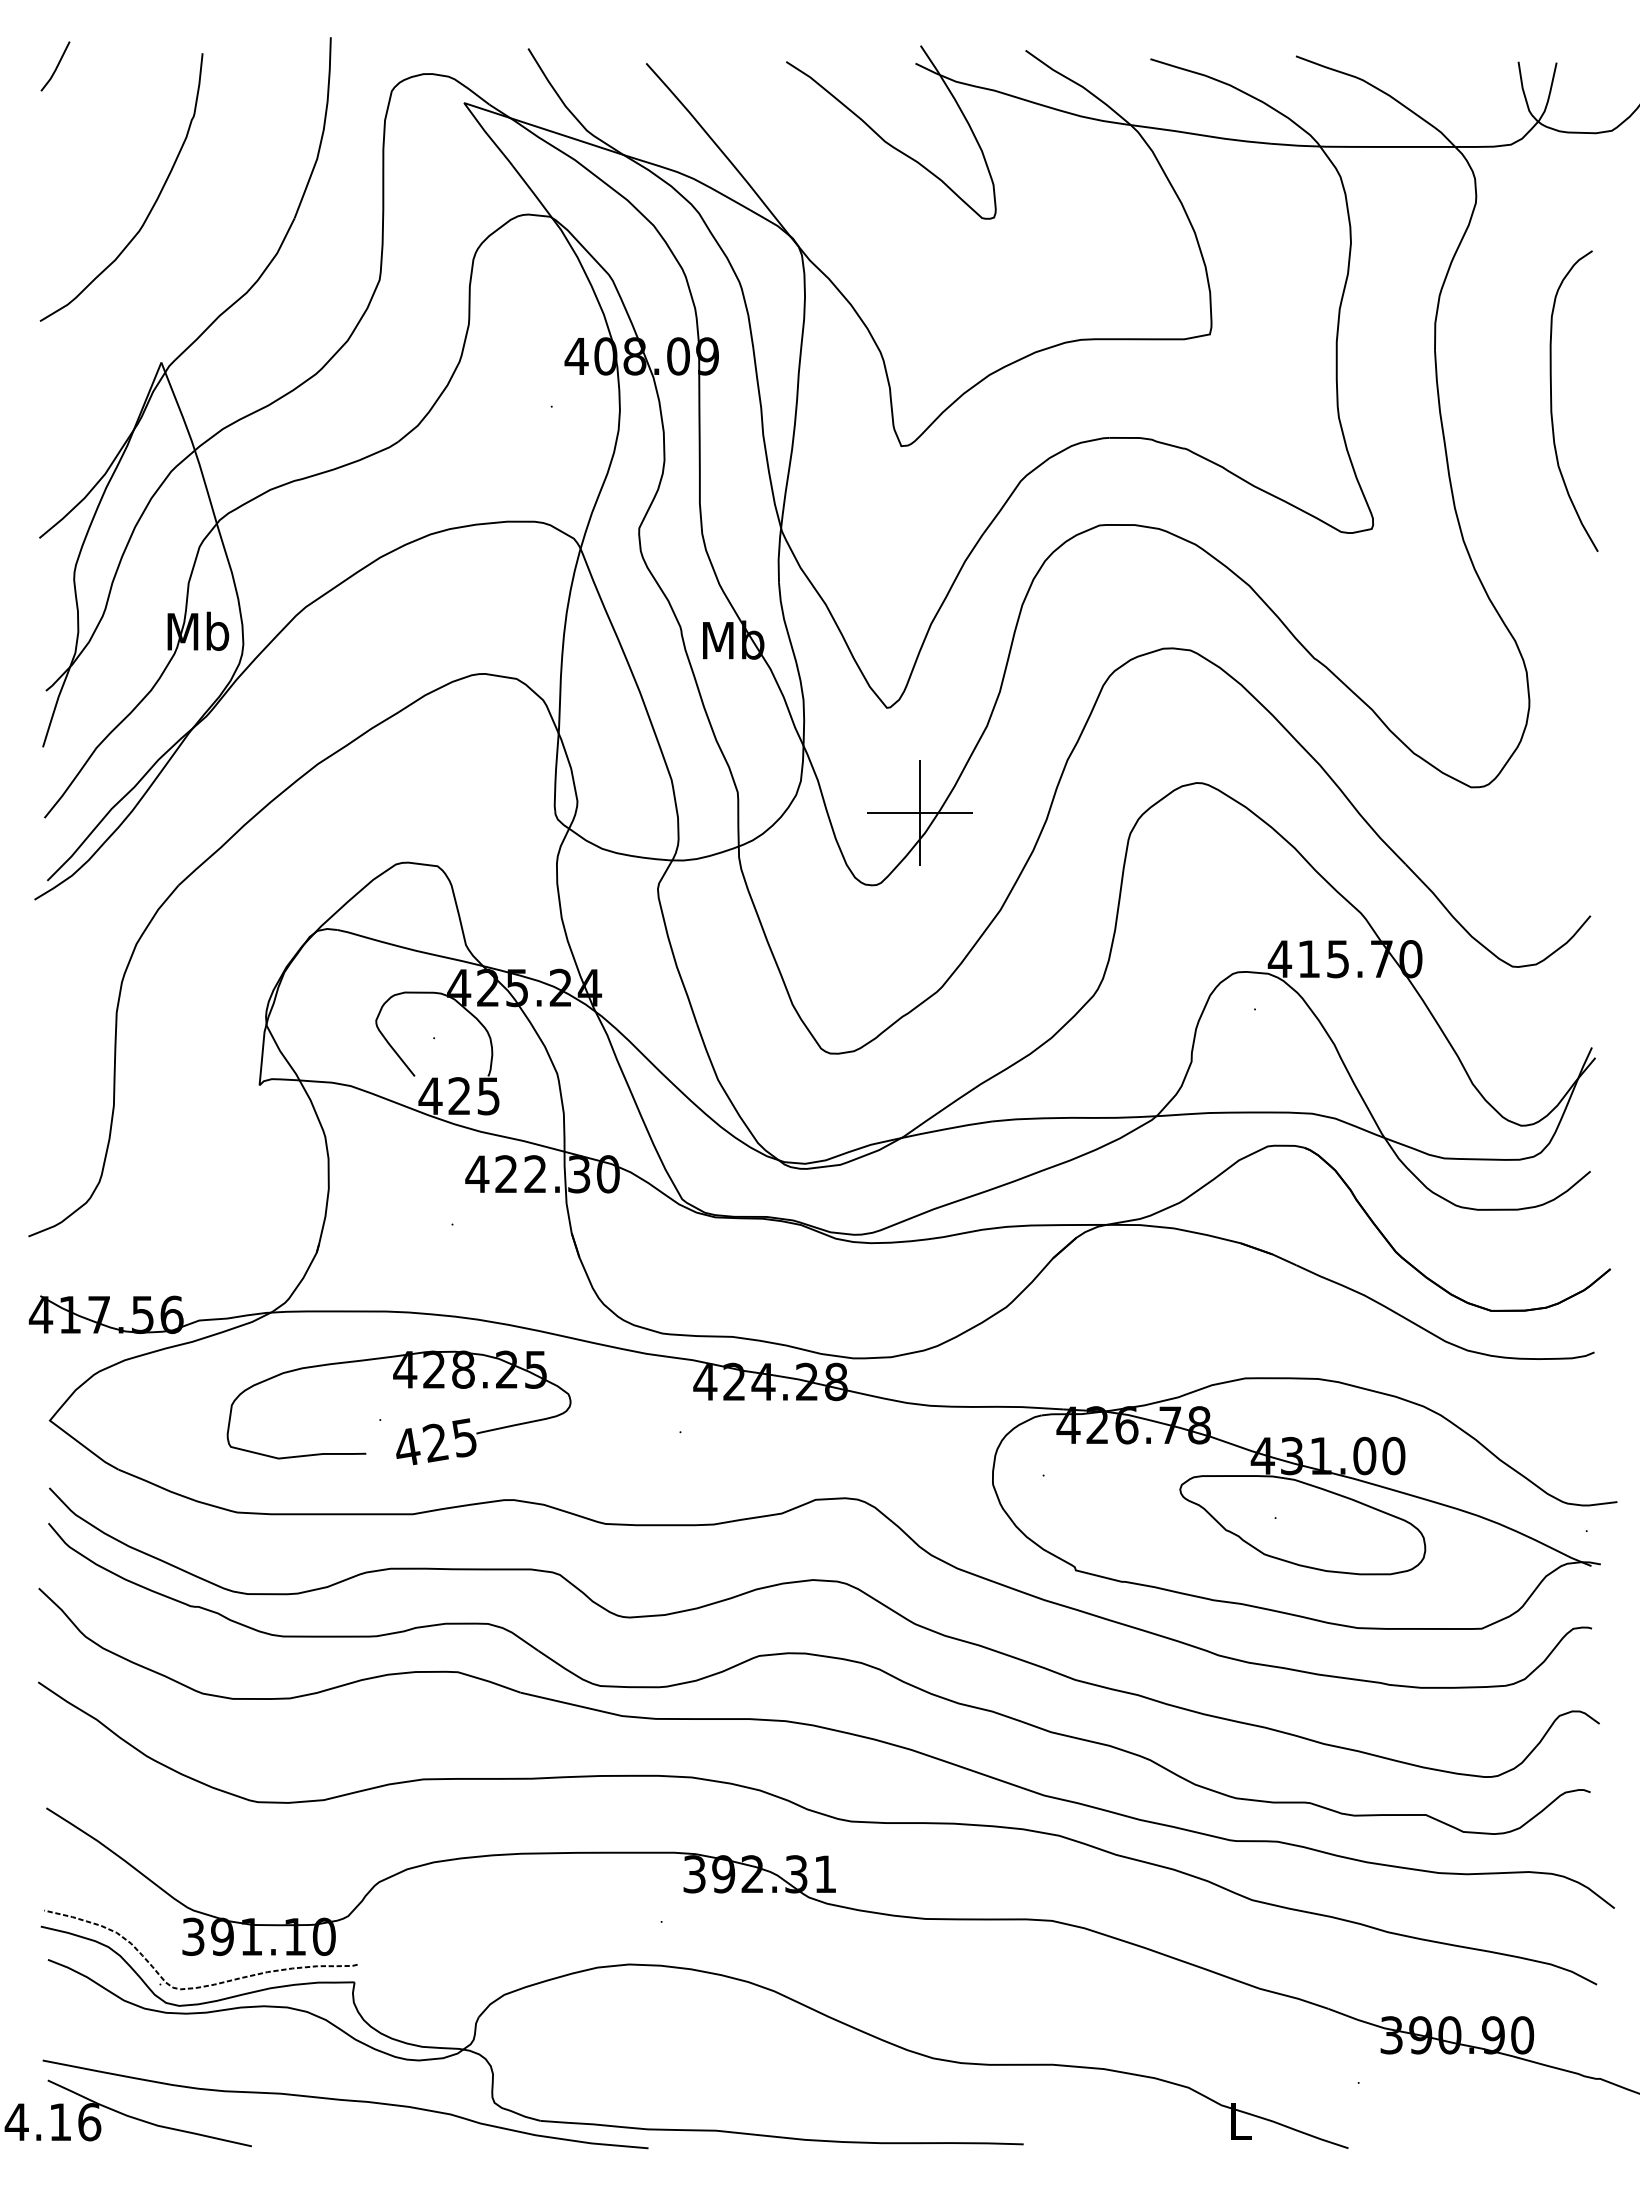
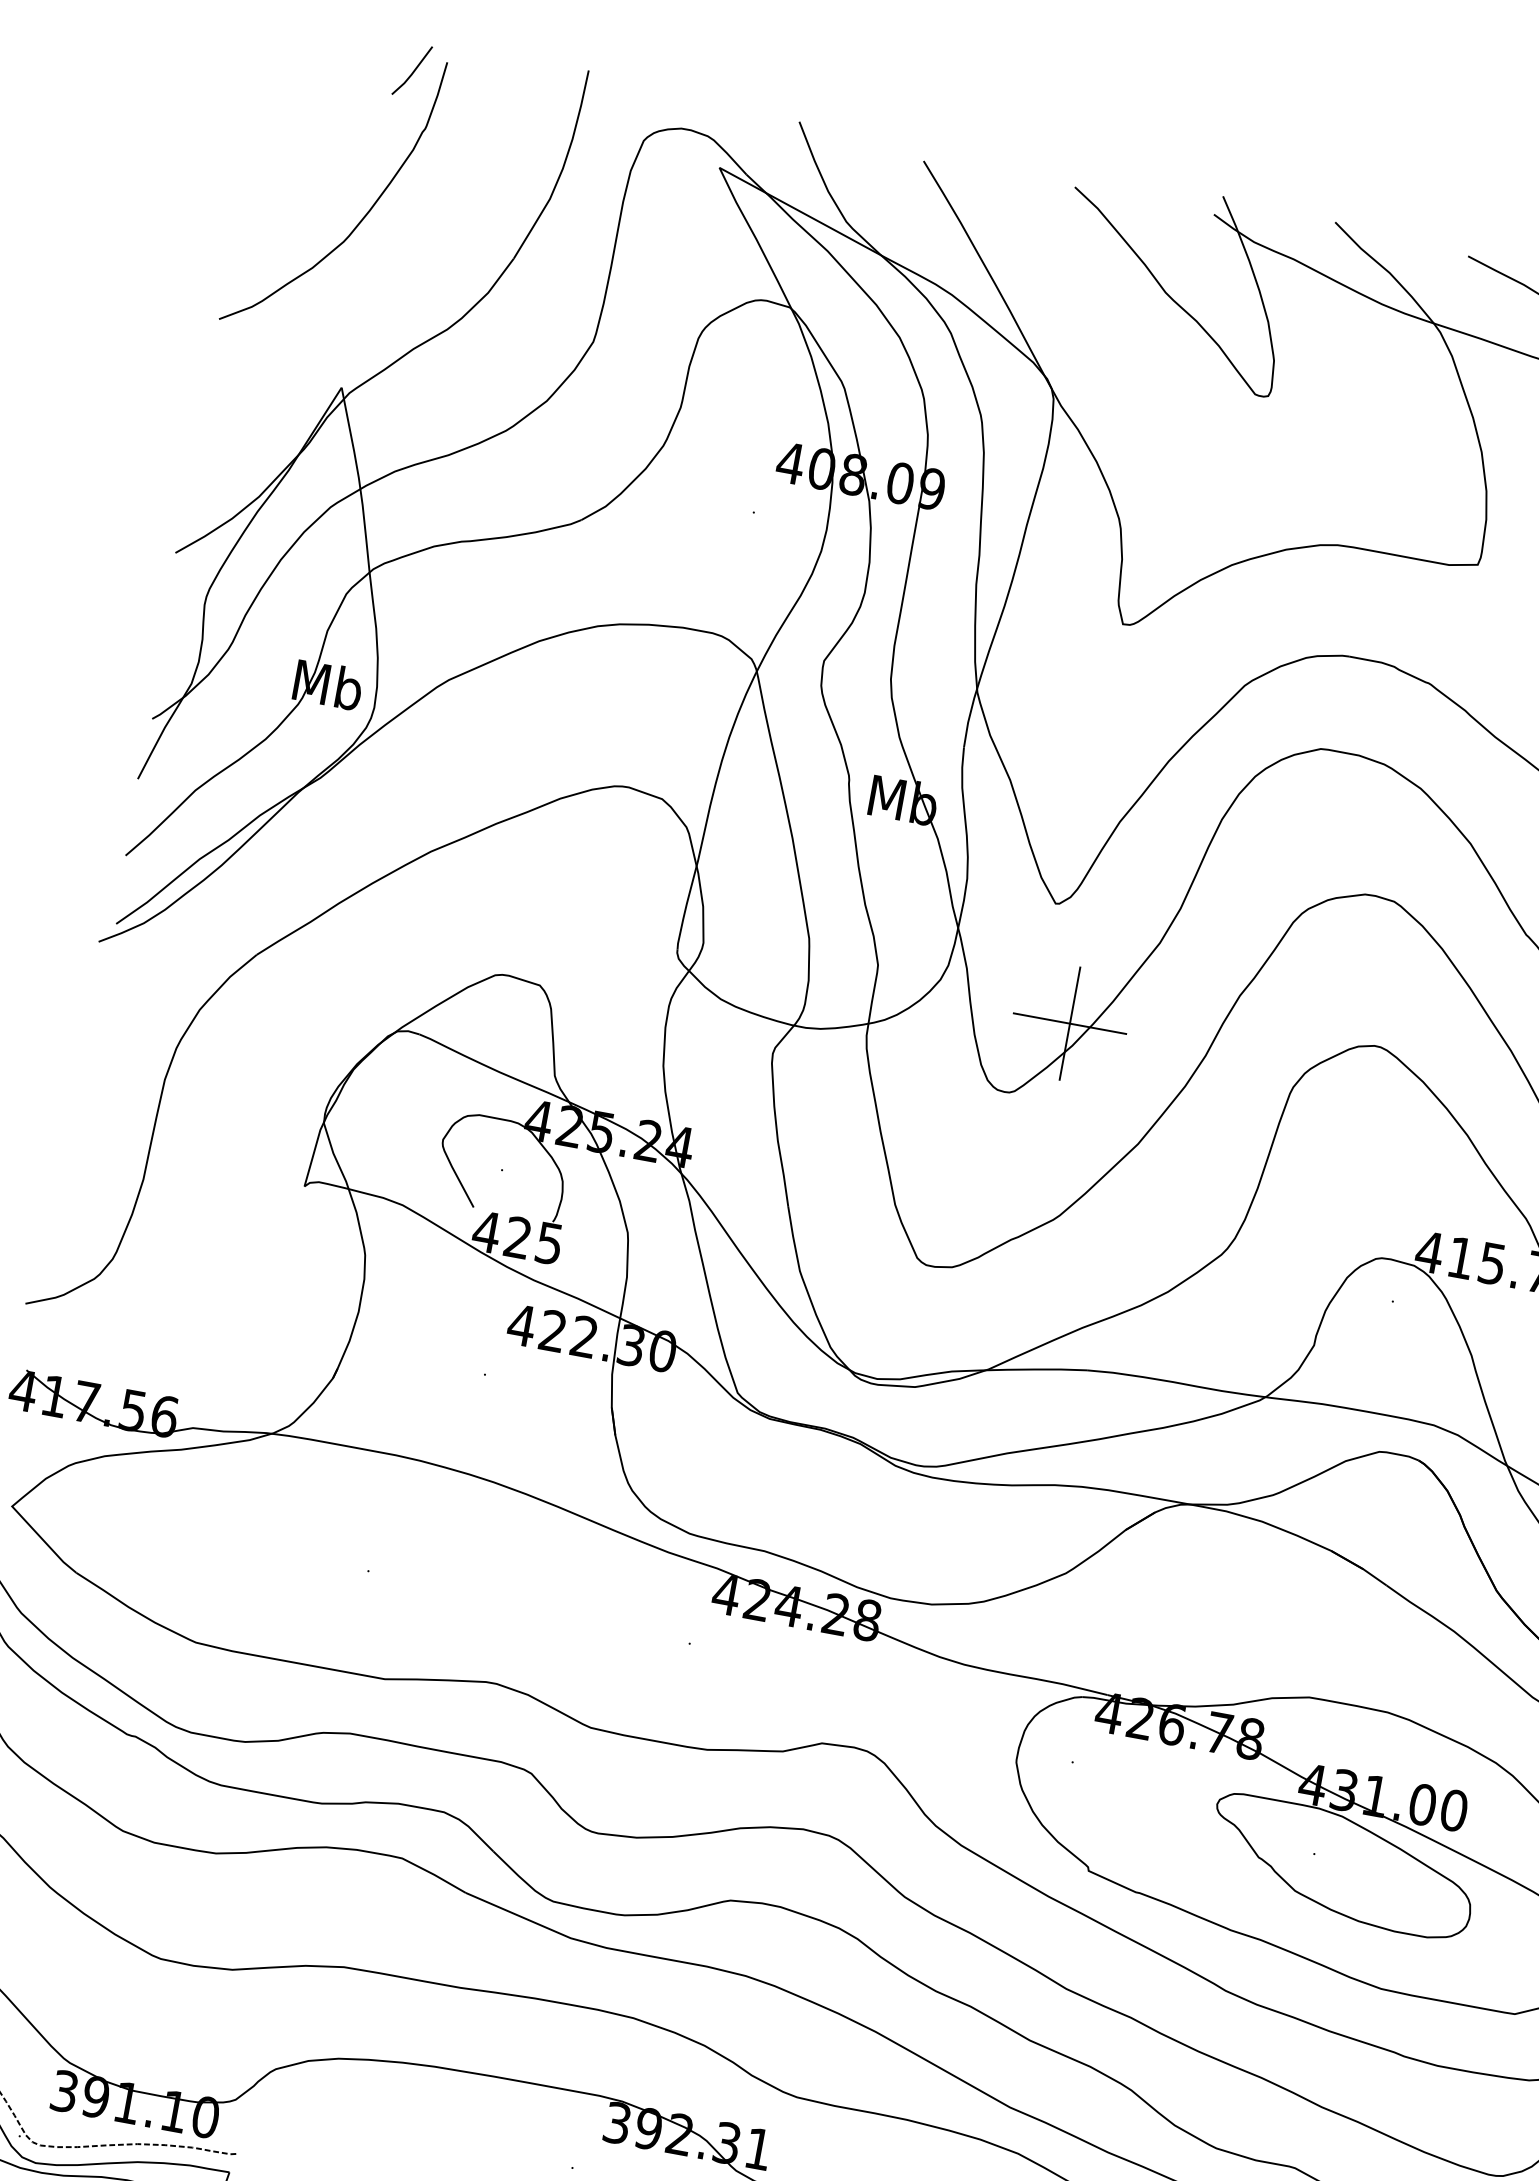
line: (56, 66) -> (413, 70), moved
part: (408, 1388) -> (405, 1542), removed

